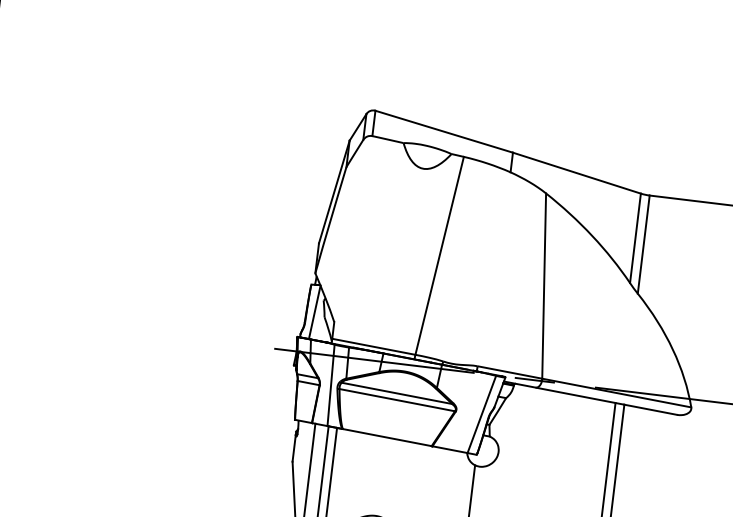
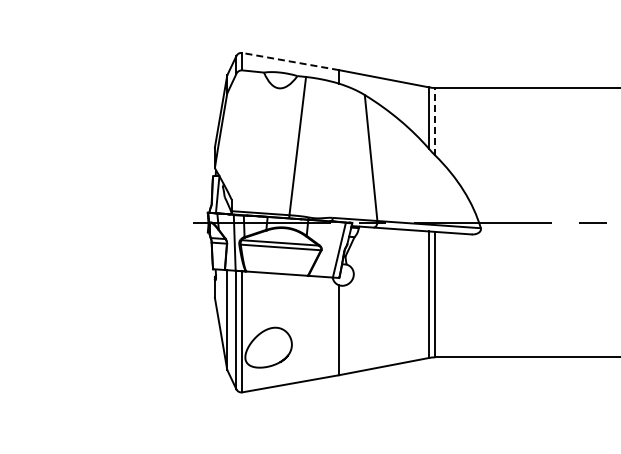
line: (443, 131) -> (290, 61), solid -> dashed
line: (644, 244) -> (435, 121), solid -> dashed

